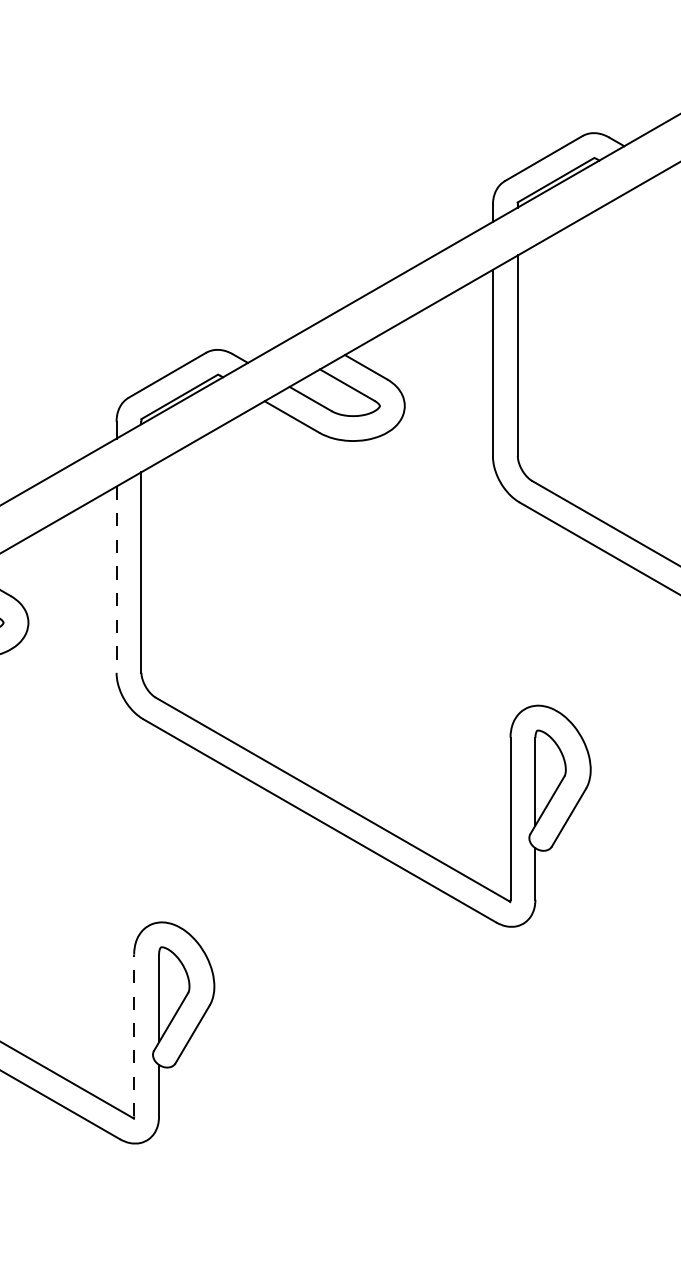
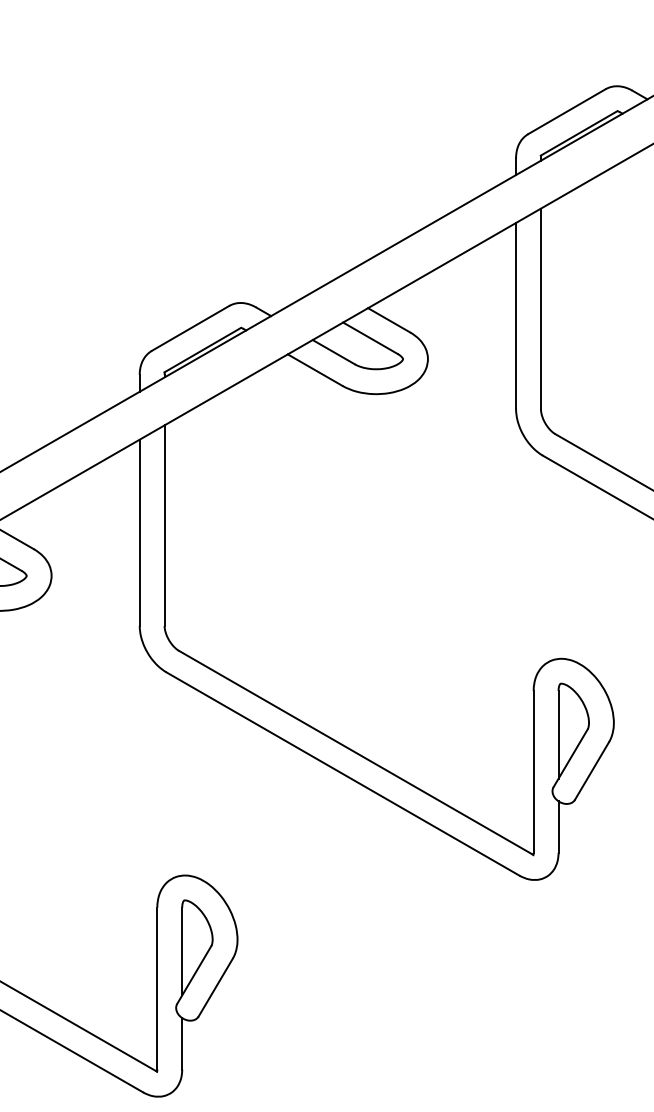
line: (116, 580) -> (139, 533), dashed -> solid
line: (134, 1035) -> (157, 988), dashed -> solid

